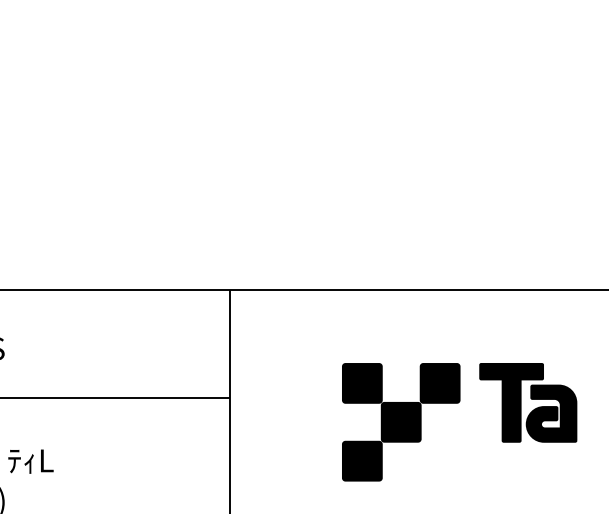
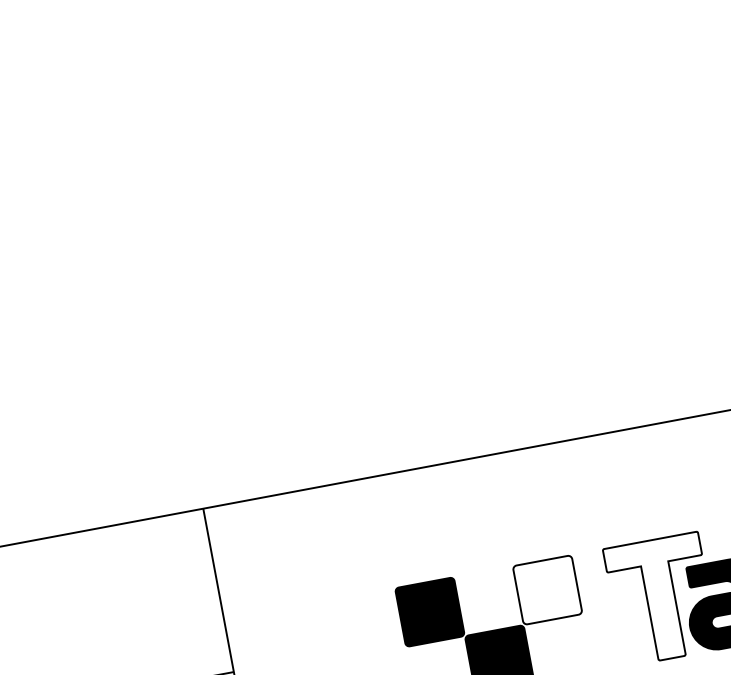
fill: (439, 382) -> (546, 588), removed
fill: (511, 402) -> (660, 598), removed

